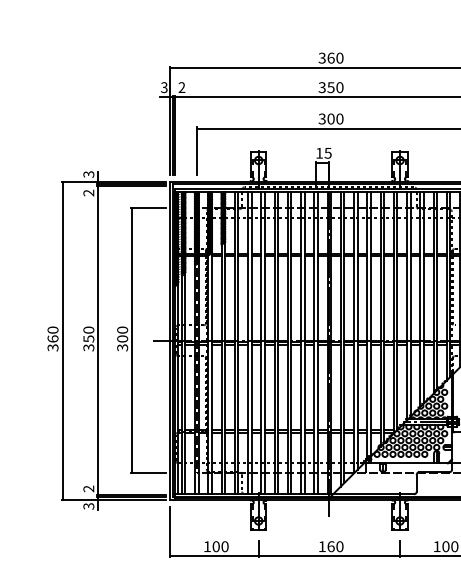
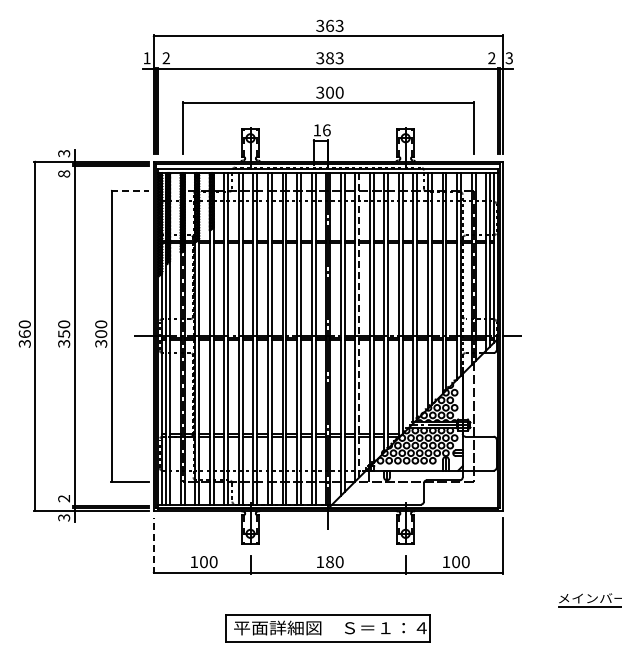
text: (339, 57) -> (339, 25), 360 -> 363
text: (163, 87) -> (146, 58), 3 -> 1
text: (335, 87) -> (334, 58), 350 -> 383
text: (327, 153) -> (326, 130), 15 -> 16
text: (89, 192) -> (64, 173), 2 -> 8
line: (149, 208) -> (130, 190), solid -> dashed
line: (357, 331) -> (359, 325), solid -> dashed
line: (170, 532) -> (153, 546), solid -> dashed
text: (331, 546) -> (330, 561), 160 -> 180

